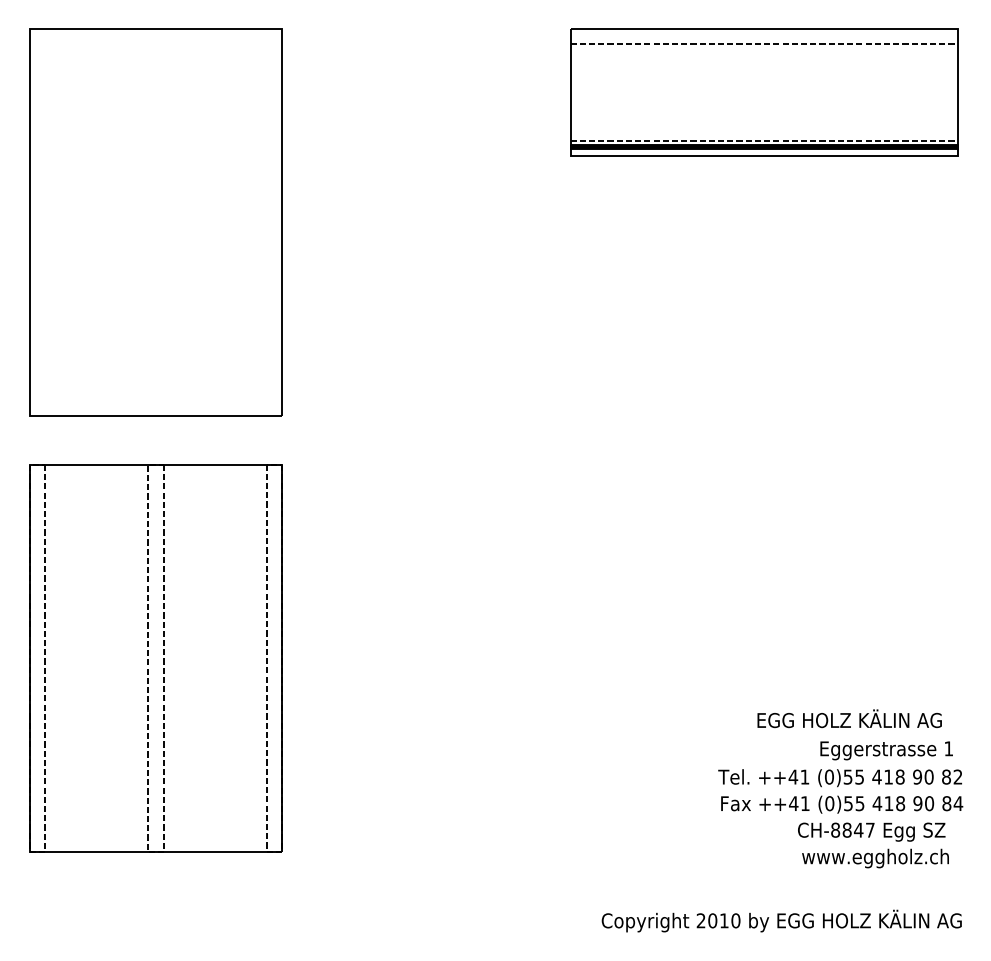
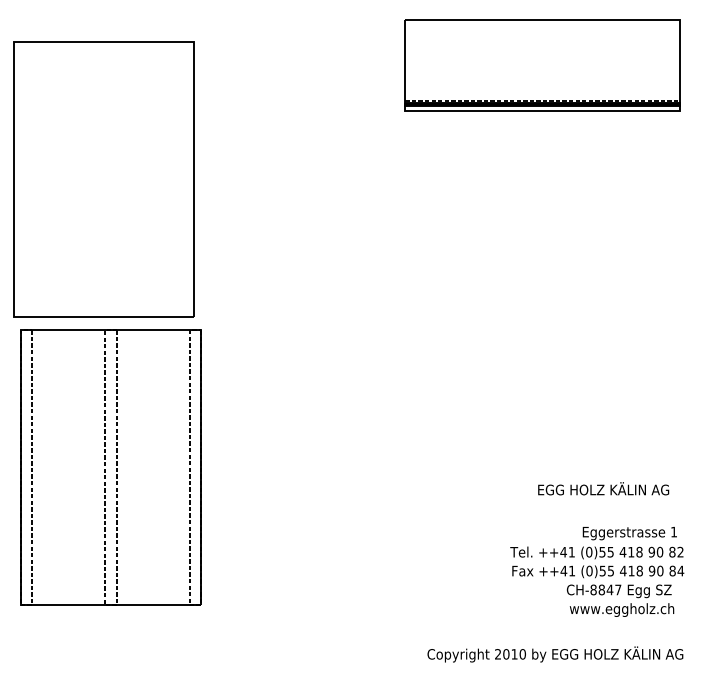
line: (763, 44) -> (542, 31), removed
part: (155, 221) -> (103, 179), moved
text: (849, 718) -> (603, 488), moved

